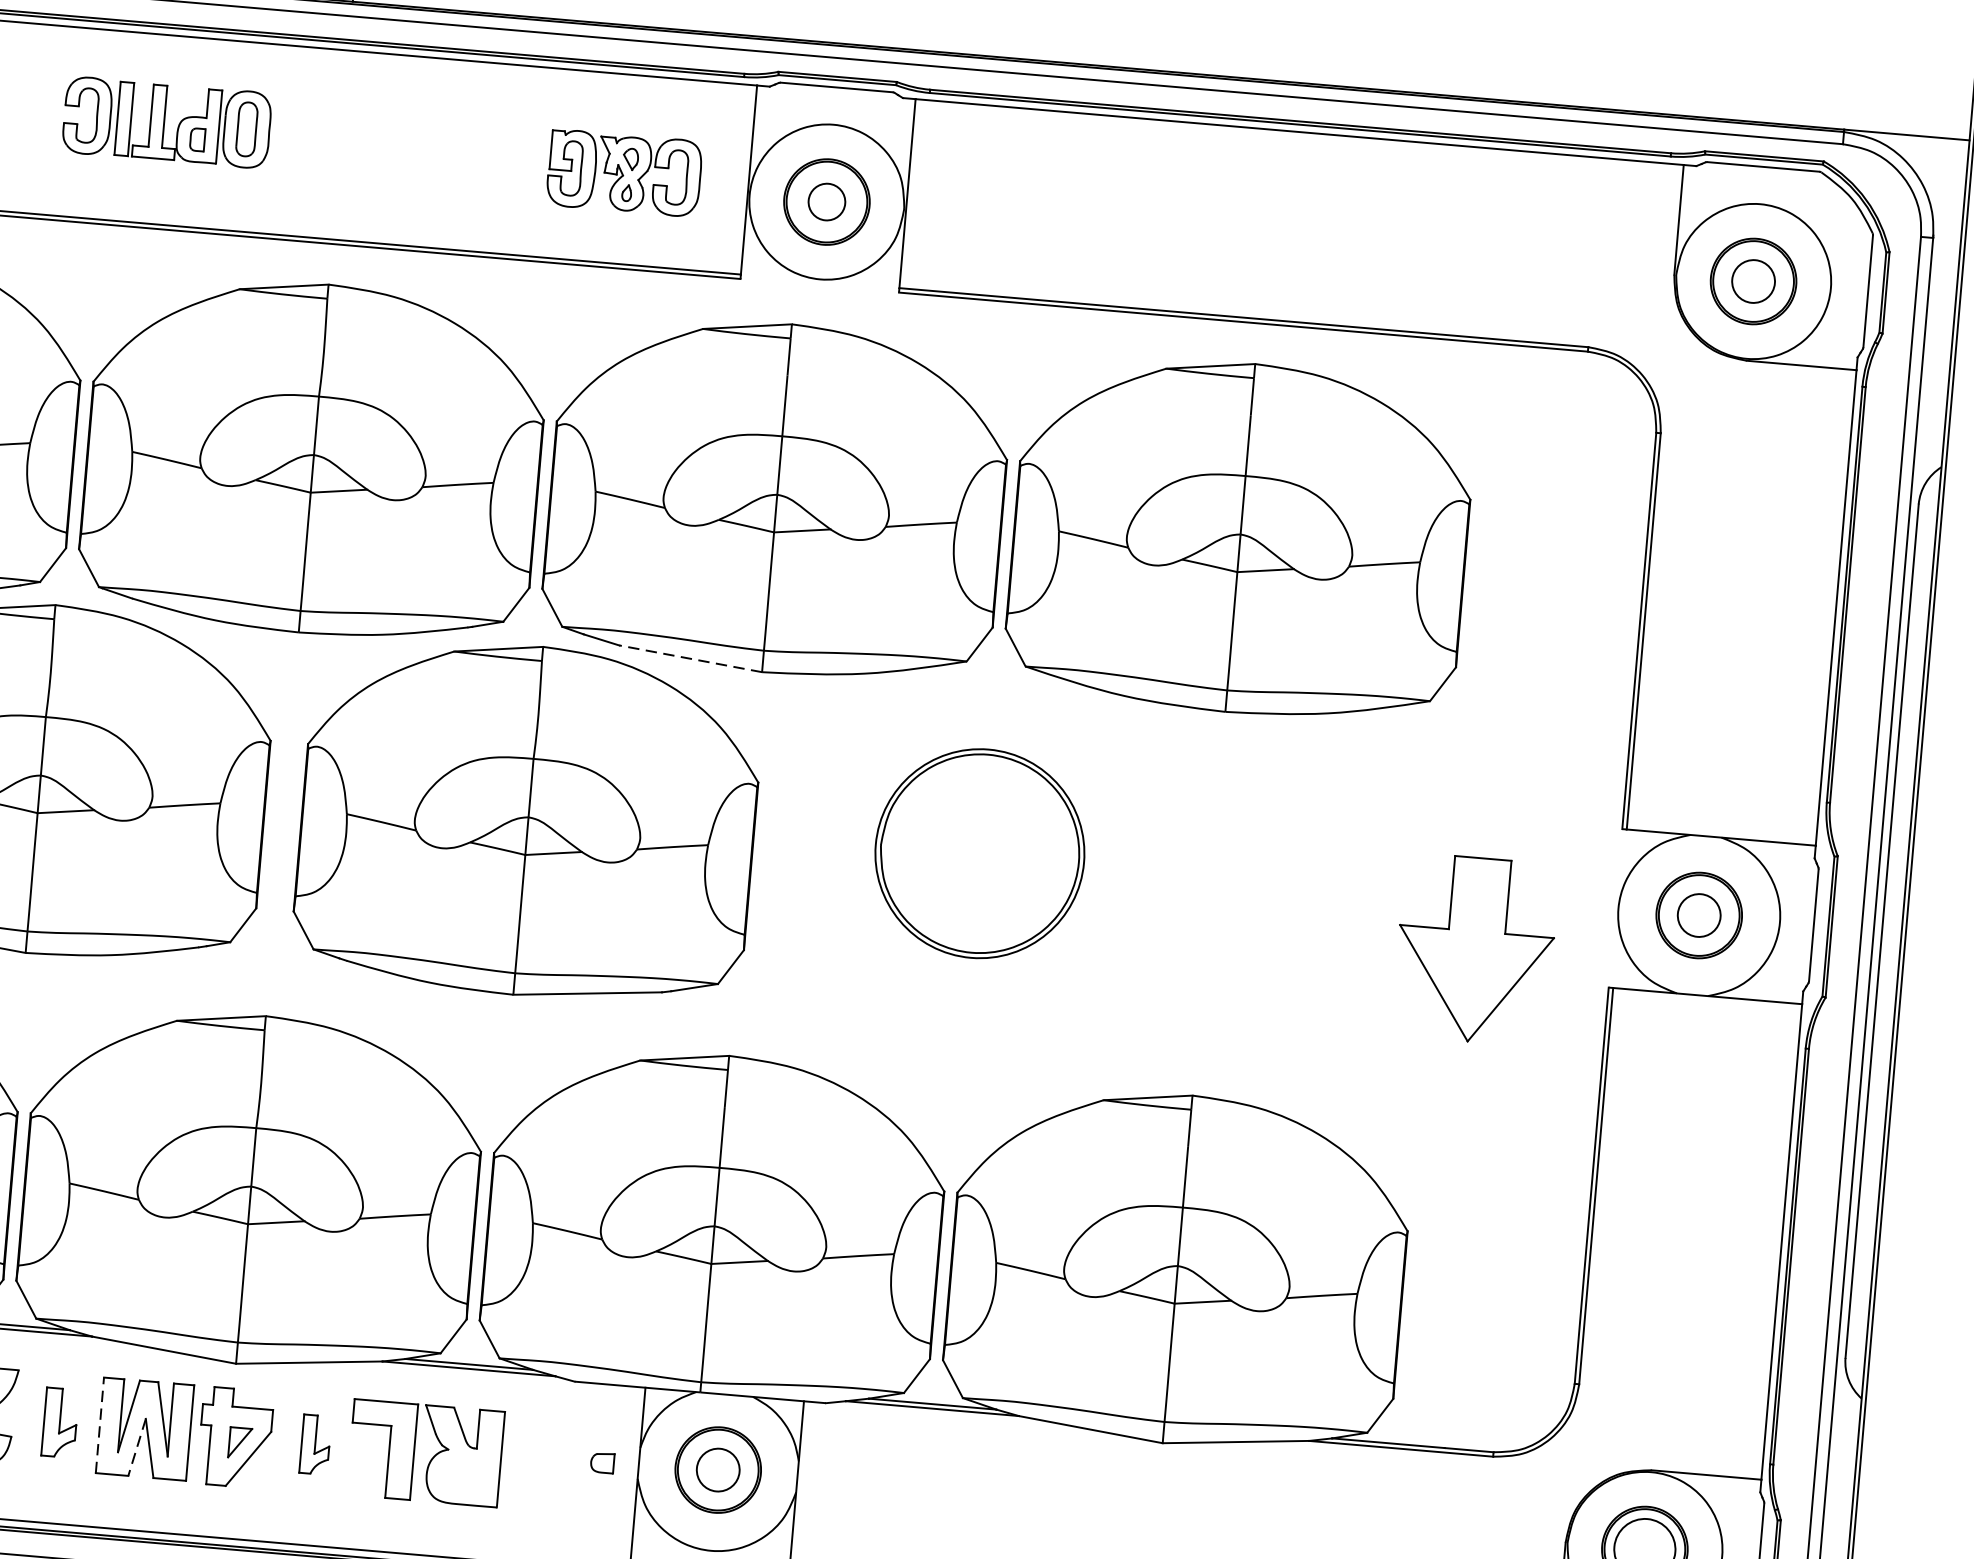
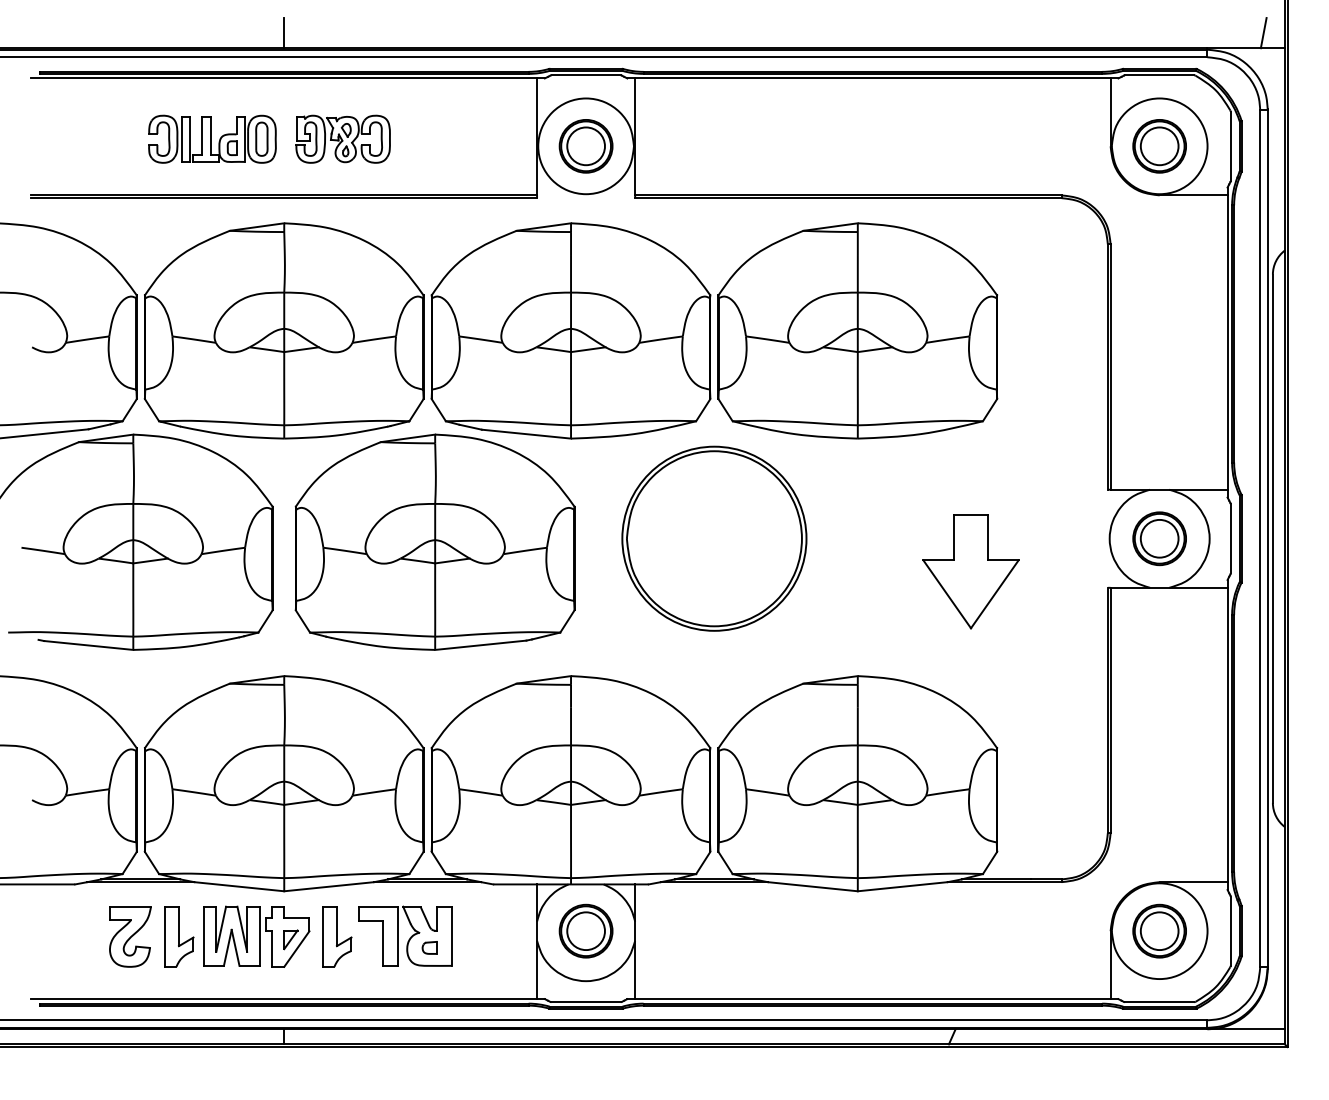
line: (1936, 113) -> (1263, 33), added
part: (167, 121) -> (212, 138), moved
part: (623, 171) -> (342, 138), moved
circle: (825, 202) -> (585, 146), size x1.67
circle: (1753, 281) -> (1159, 146), size x1.43
line: (690, 659) -> (526, 434), dashed -> solid
part: (980, 853) -> (714, 538), size x1.43
circle: (1698, 915) -> (1159, 538), size x1.43
part: (1474, 949) -> (970, 571), moved
part: (60, 1422) -> (179, 936), size x1.43
line: (99, 1425) -> (203, 936), dashed -> solid
part: (315, 1444) -> (337, 936), size x1.67
line: (136, 1448) -> (227, 948), dashed -> solid
part: (602, 1462) -> (429, 947), moved
circle: (717, 1470) -> (585, 931), size x1.43

